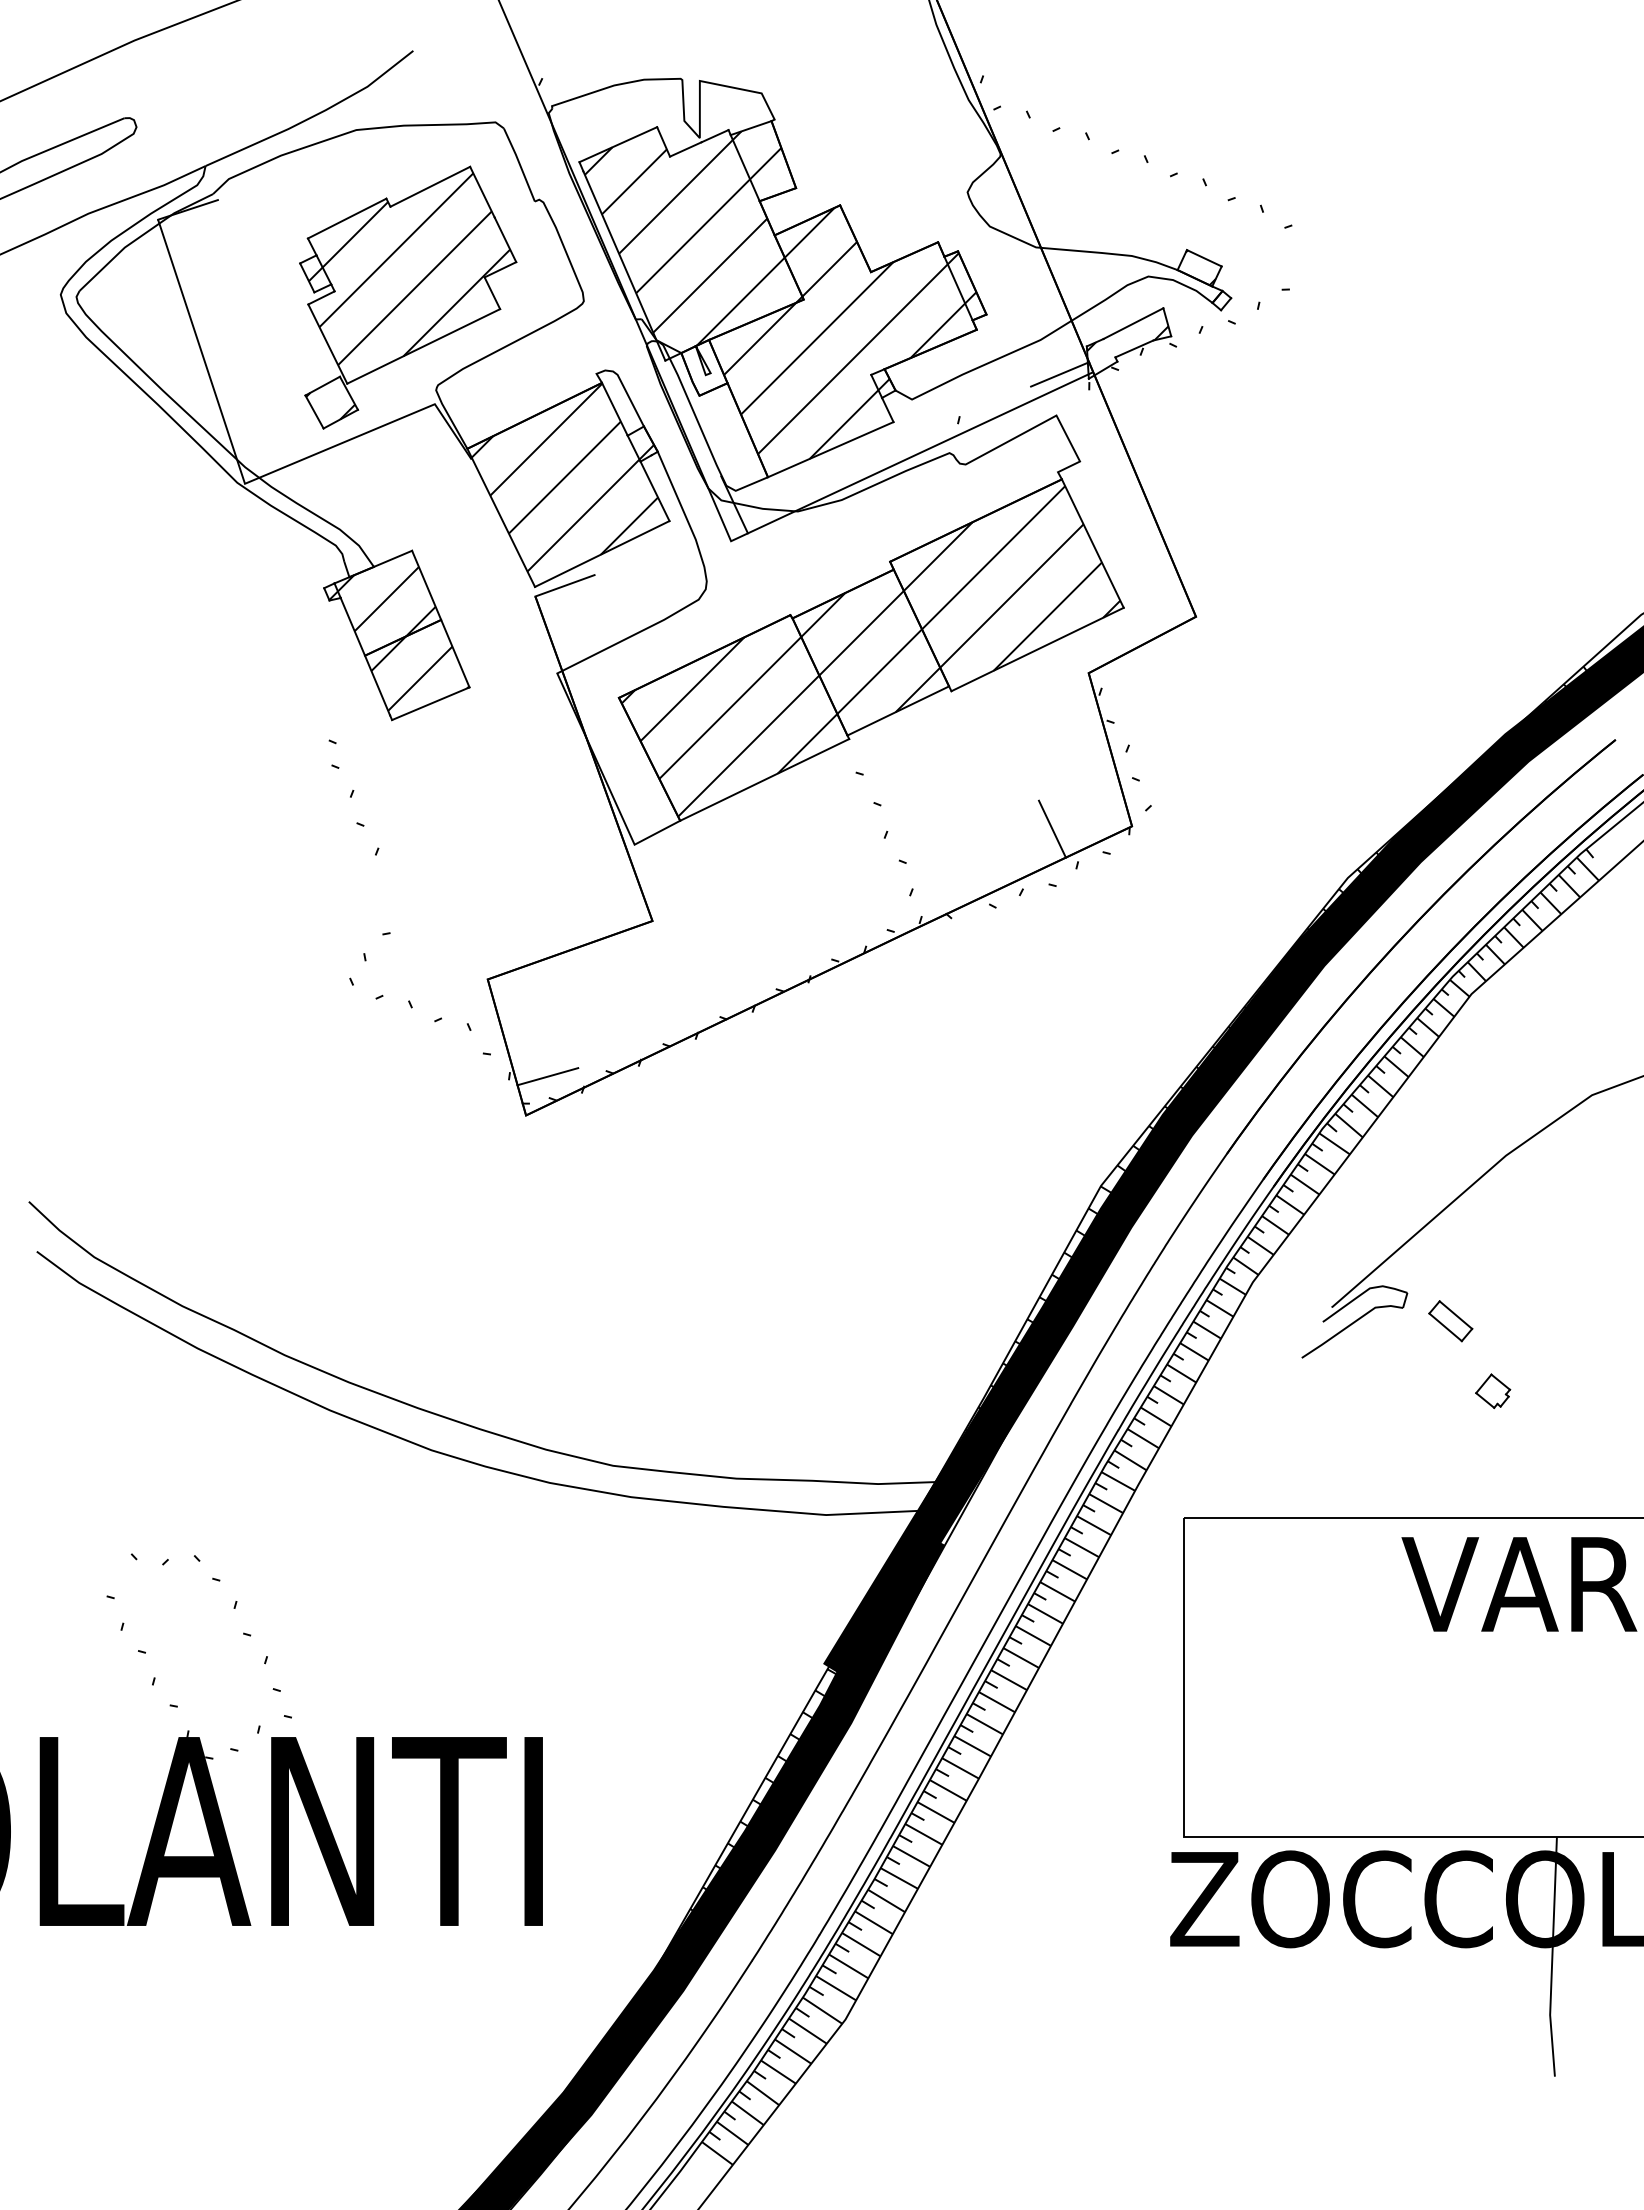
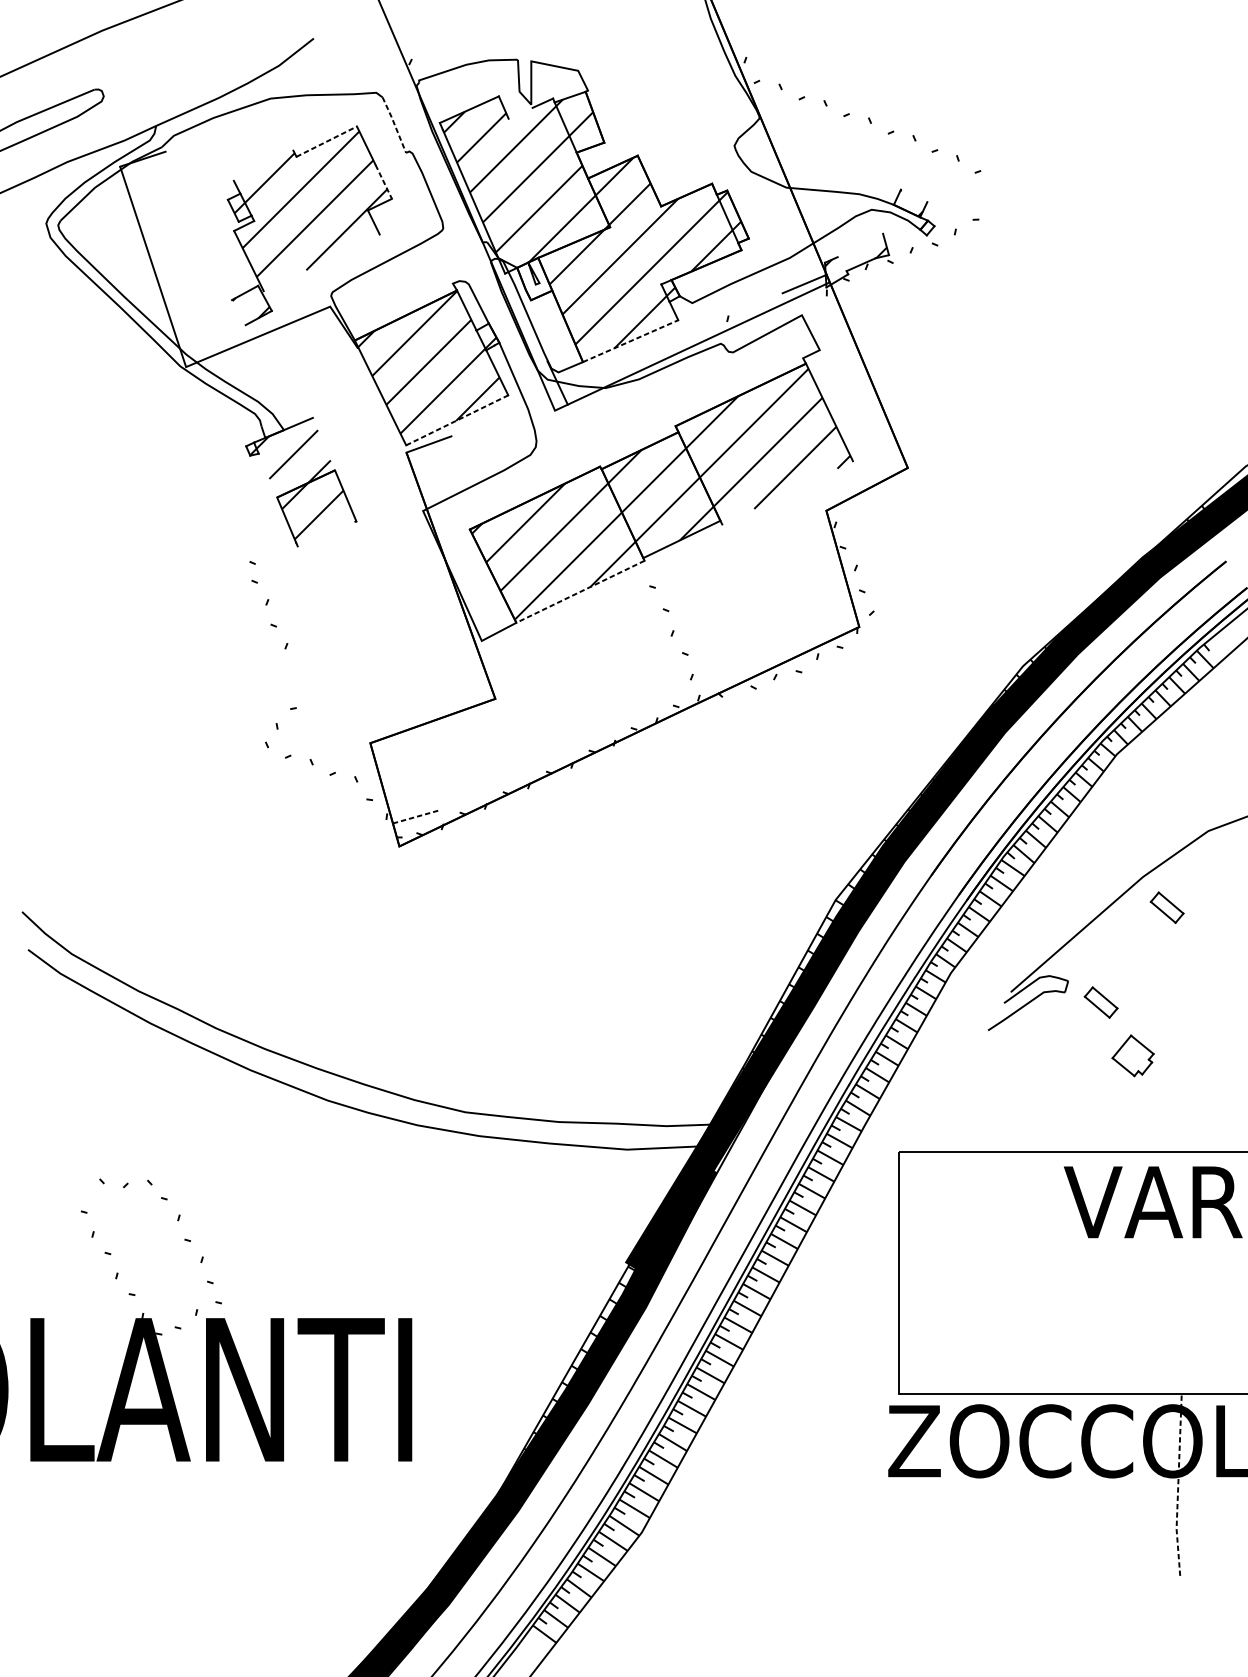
line: (685, 149) -> (520, 113), removed
line: (519, 164) -> (394, 124), solid -> dashed
line: (430, 186) -> (326, 141), solid -> dashed
line: (346, 218) -> (263, 165), removed
line: (505, 239) -> (383, 181), solid -> dashed
line: (1203, 258) -> (913, 196), removed
line: (1133, 323) -> (860, 245), removed
line: (423, 346) -> (321, 262), removed
line: (314, 411) -> (238, 312), removed
line: (830, 449) -> (630, 341), solid -> dashed
line: (602, 554) -> (457, 420), solid -> dashed
line: (426, 584) -> (323, 443), removed
line: (352, 626) -> (267, 475), removed
line: (1037, 649) -> (787, 492), removed
line: (430, 703) -> (326, 533), removed
line: (764, 779) -> (580, 591), solid -> dashed
line: (1051, 828) -> (798, 628), removed
line: (547, 1076) -> (415, 816), solid -> dashed
part: (1537, 1196) -> (1166, 907), added
part: (1493, 1390) -> (1133, 1055), size x1.6
line: (1552, 1957) -> (1178, 1485), solid -> dashed

